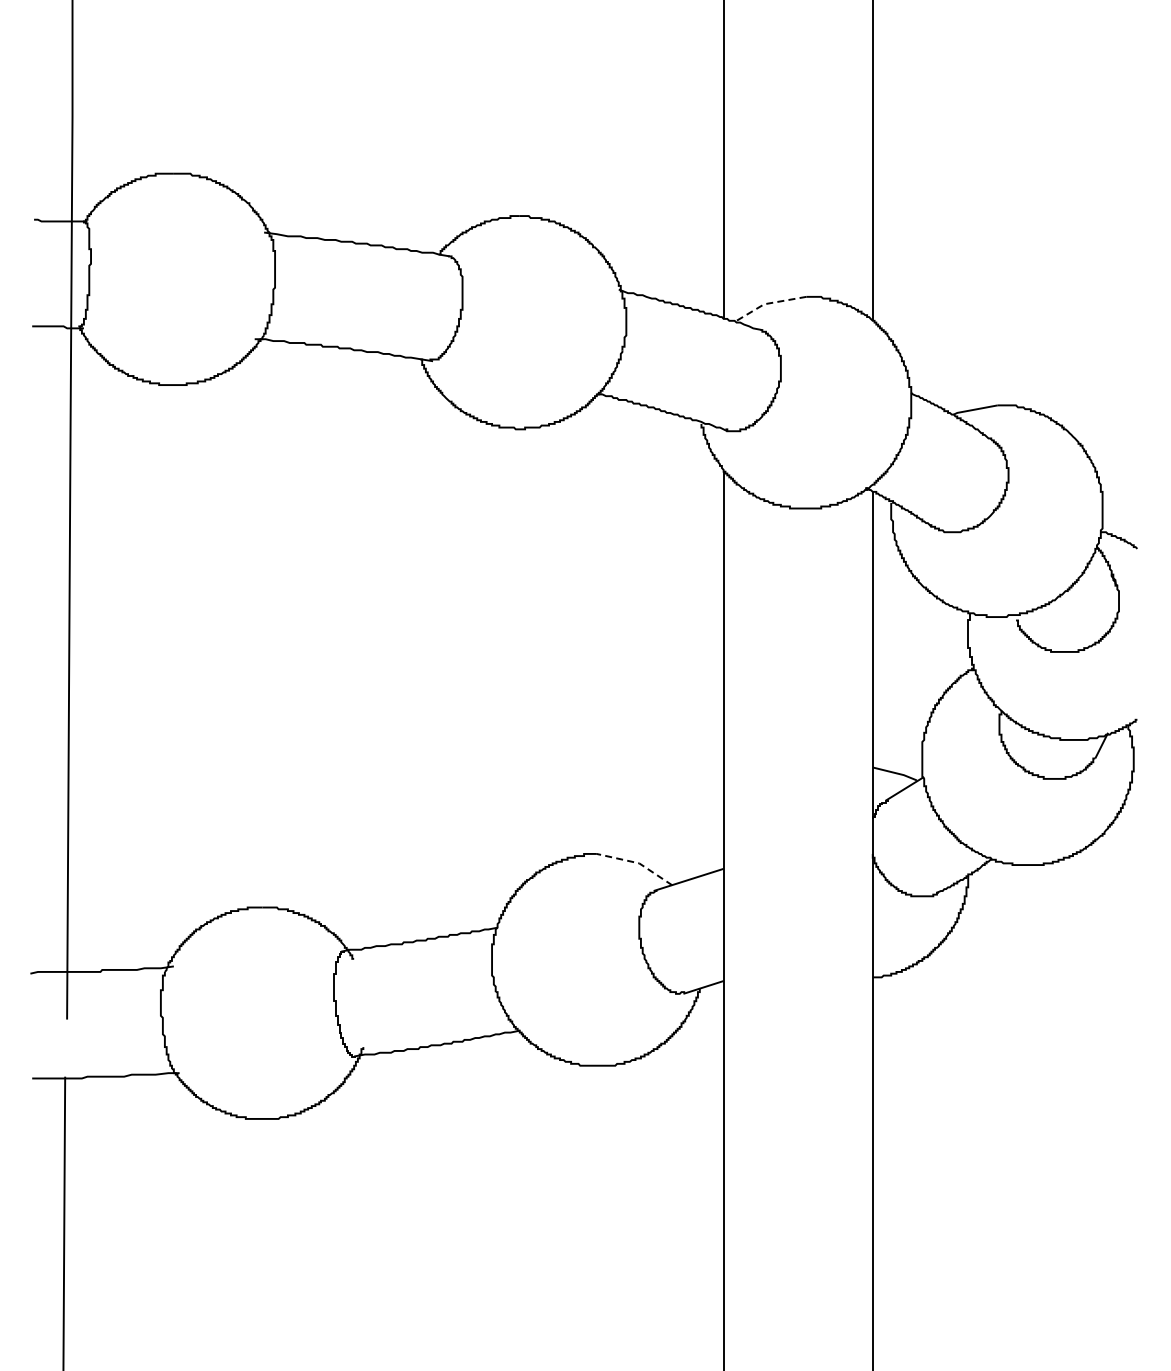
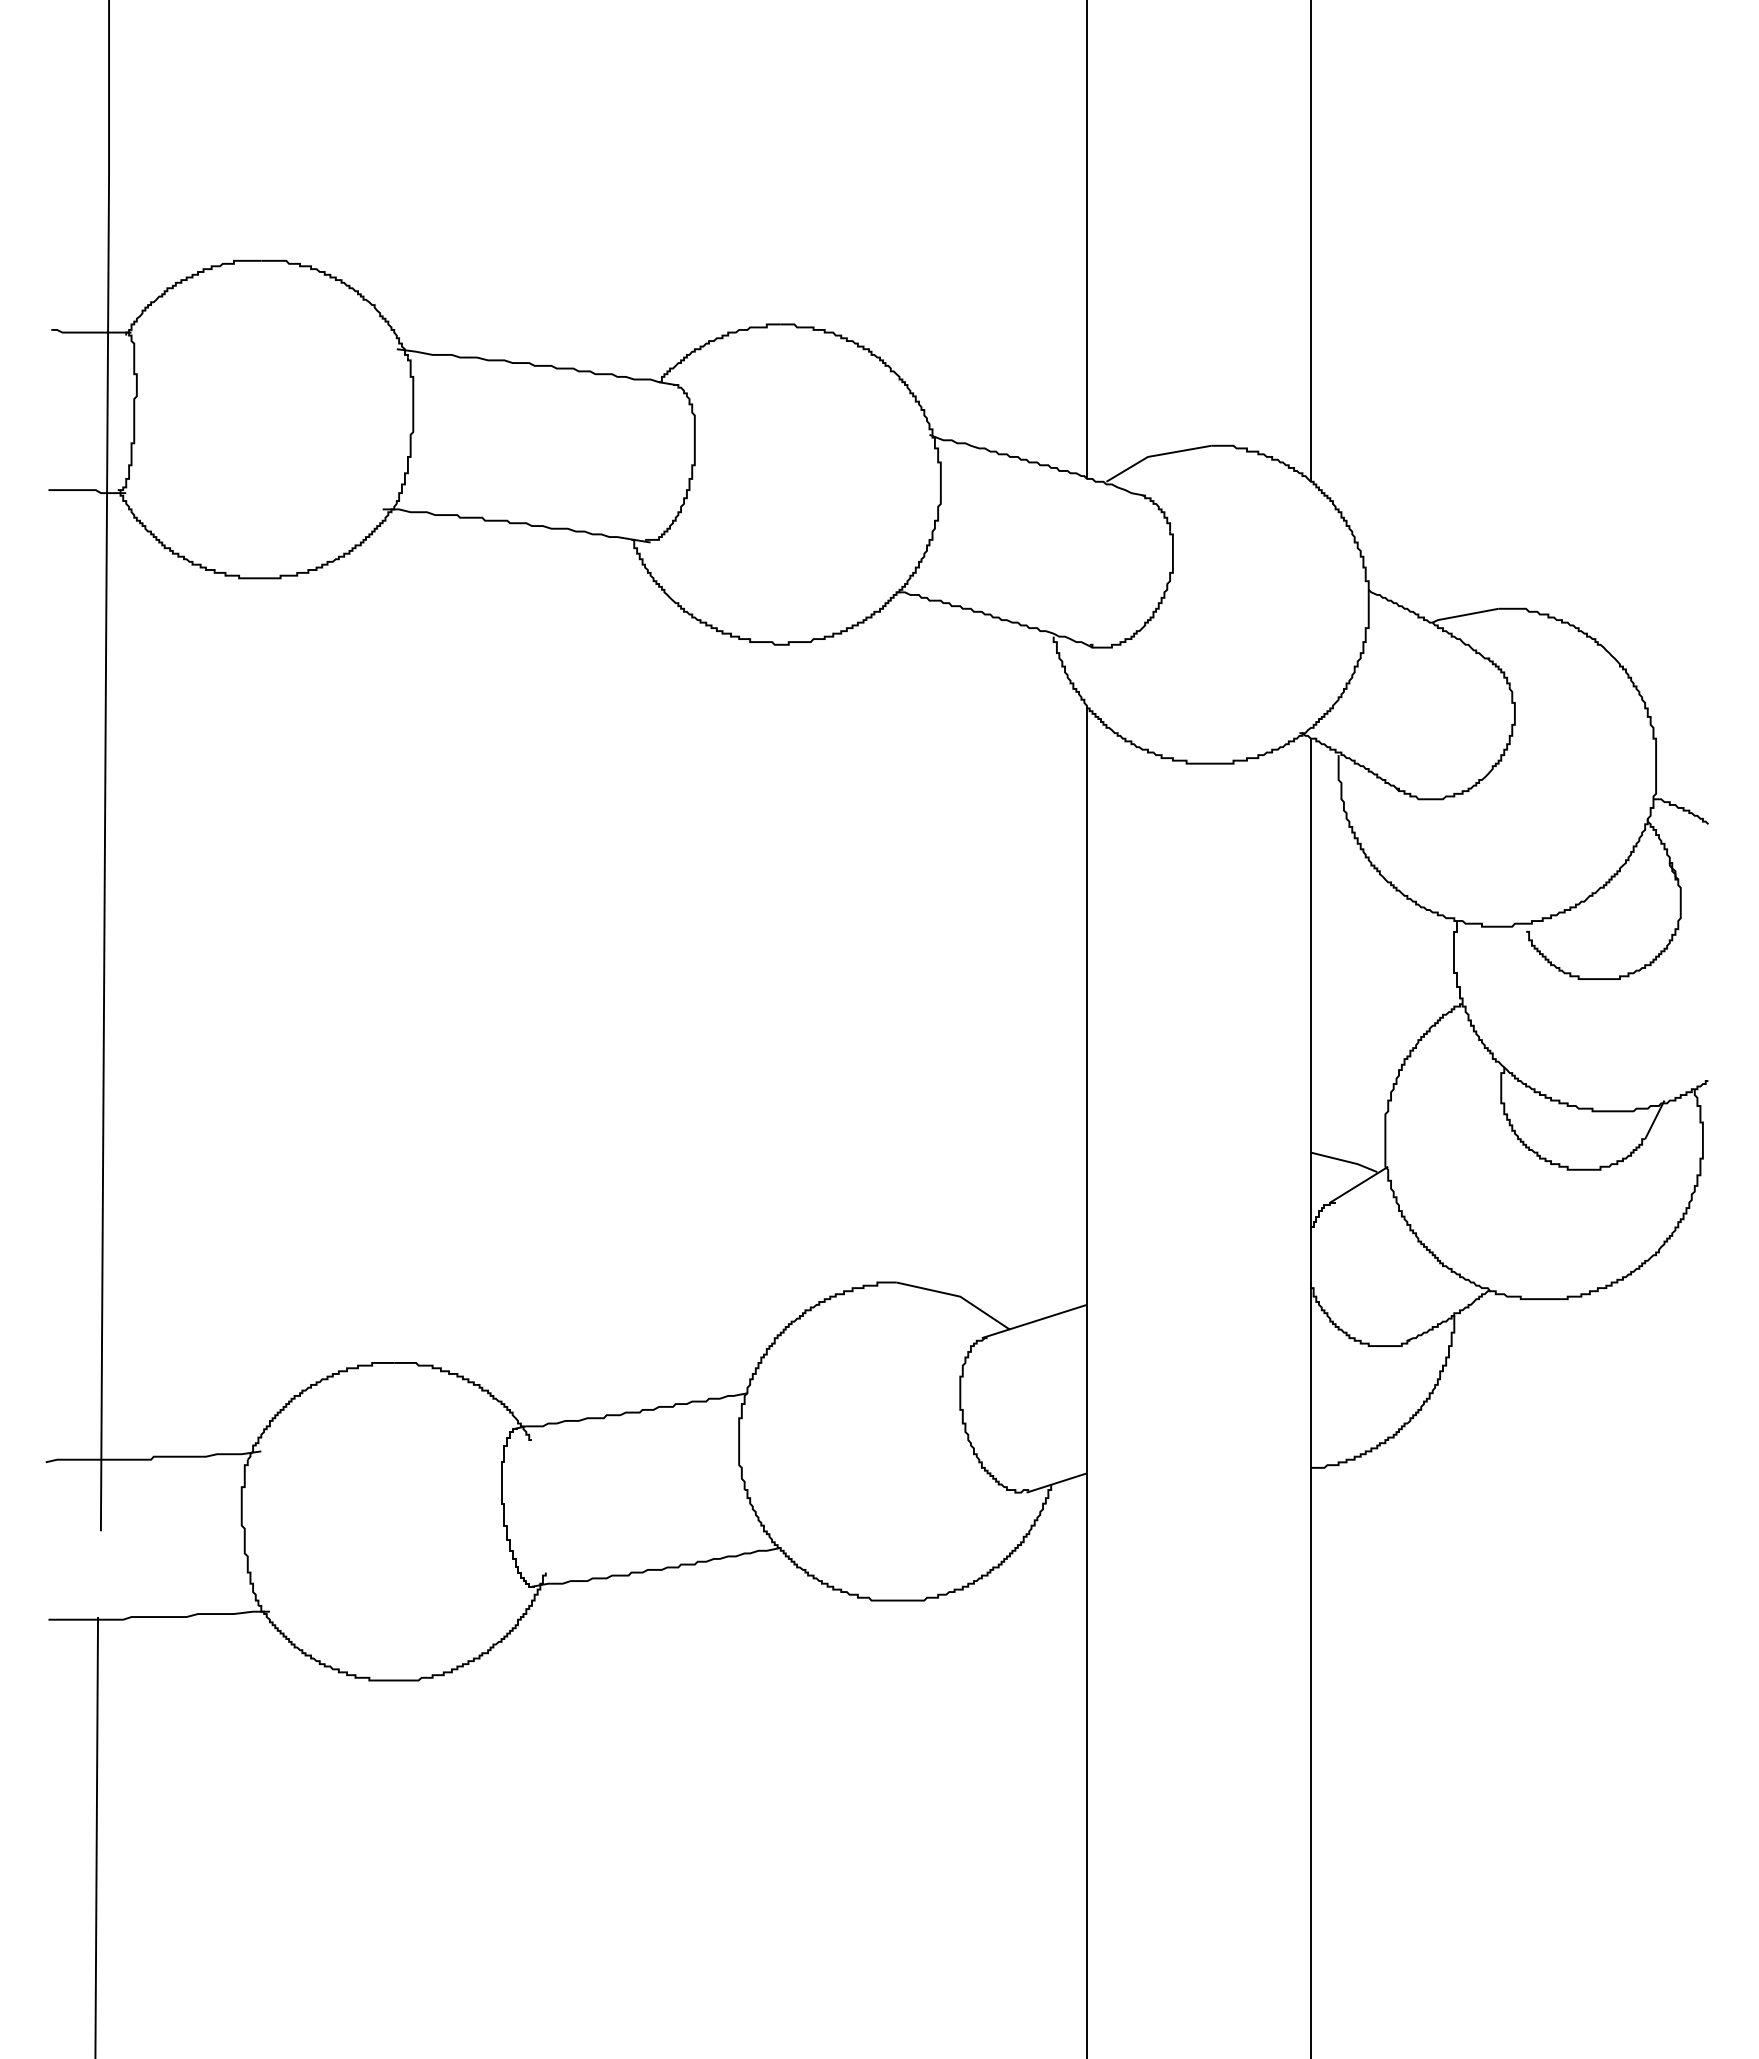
line: (768, 303) -> (1154, 455), dashed -> solid
line: (637, 862) -> (957, 1295), dashed -> solid

